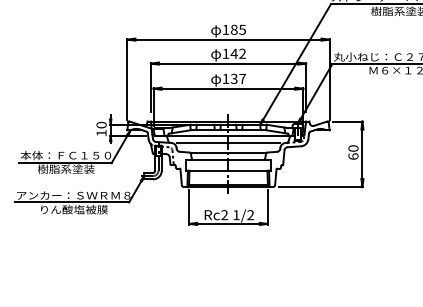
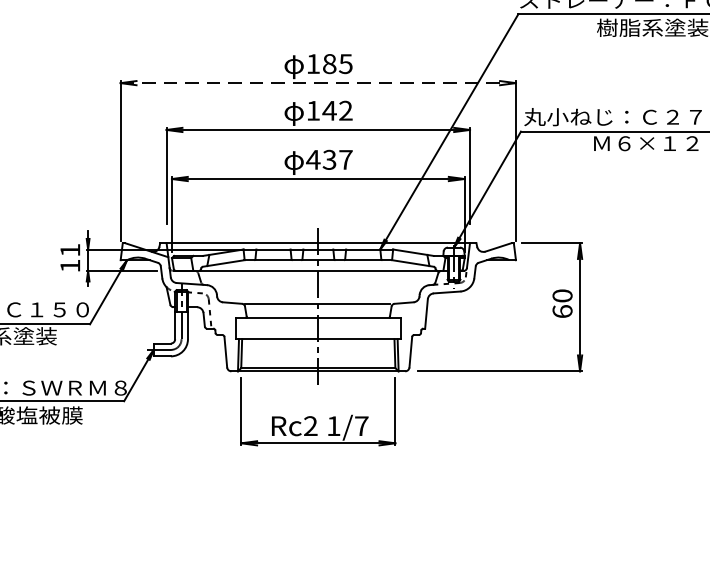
line: (228, 39) -> (318, 82), solid -> dashed
text: (225, 78) -> (312, 159), 137 -> 437
text: (101, 124) -> (70, 248), 10 -> 11
line: (228, 143) -> (318, 286), removed
text: (250, 215) -> (361, 426), 1/2 -> 1/7

